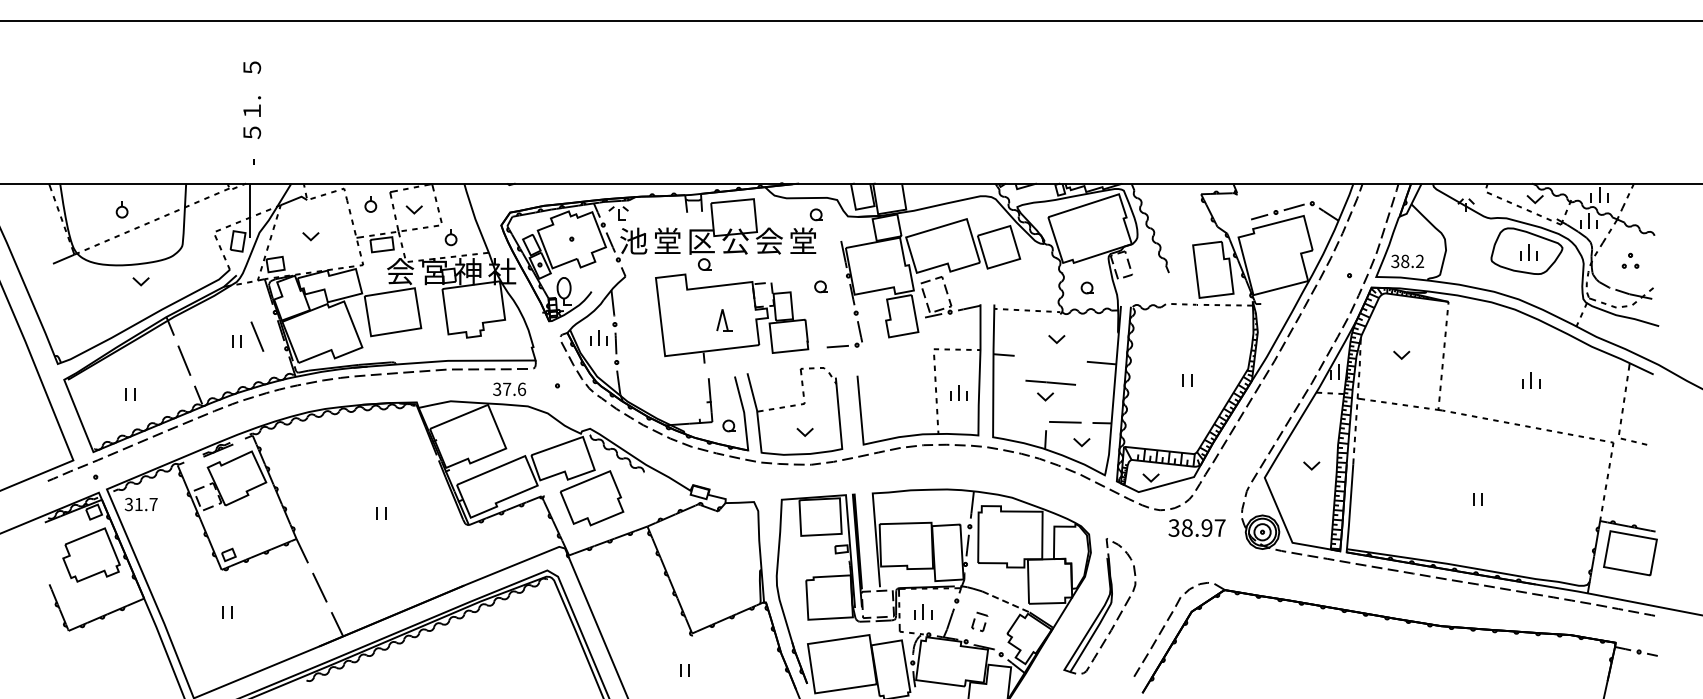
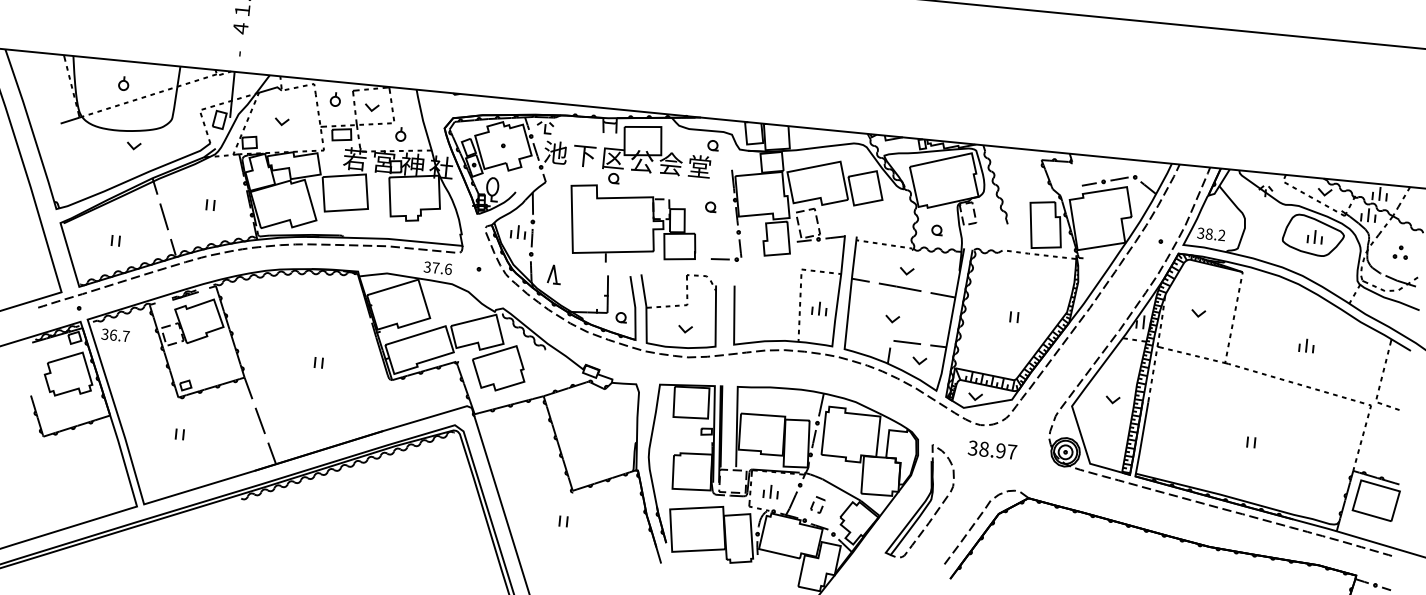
text: (252, 132) -> (241, 28), ５ -> ４
text: (667, 240) -> (584, 154), 堂 -> 下
text: (400, 271) -> (355, 159), 会 -> 若
part: (724, 320) -> (554, 274), moved
line: (257, 336) -> (228, 202), removed
line: (1050, 382) -> (899, 287), moved
text: (138, 504) -> (113, 335), 31.7 -> 36.7
text: (1196, 527) -> (992, 449), moved
line: (1005, 601) -> (841, 489), dashed -> solid

